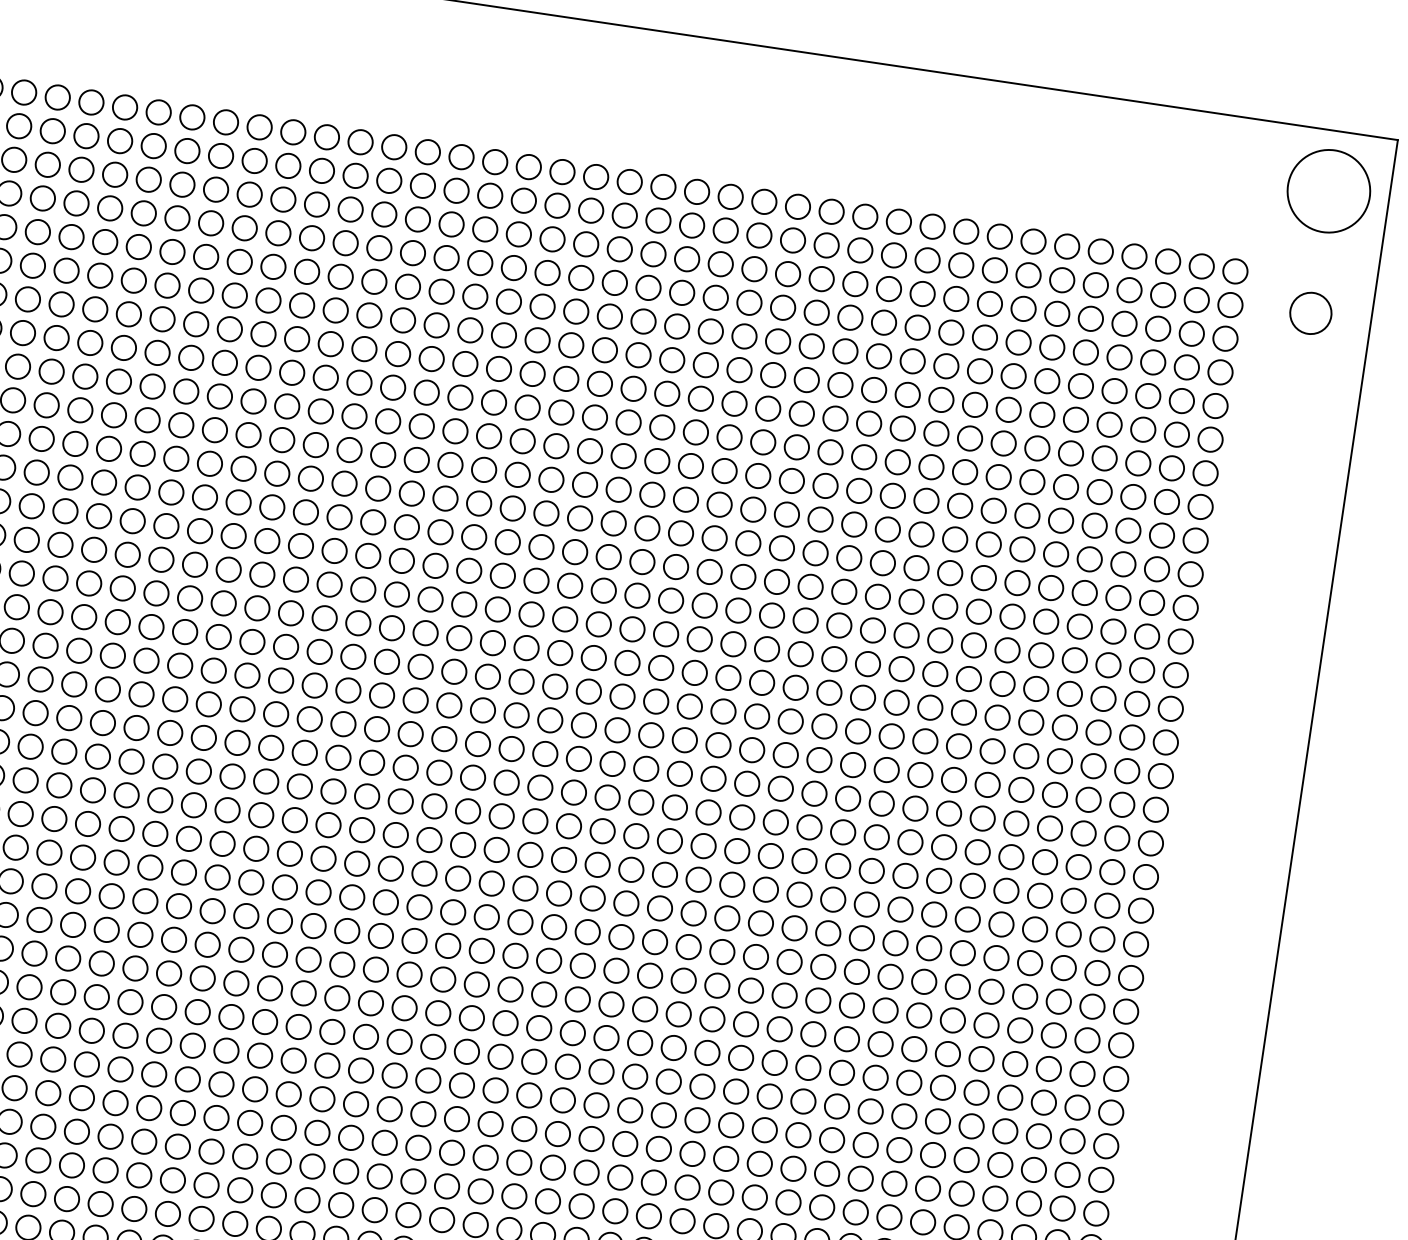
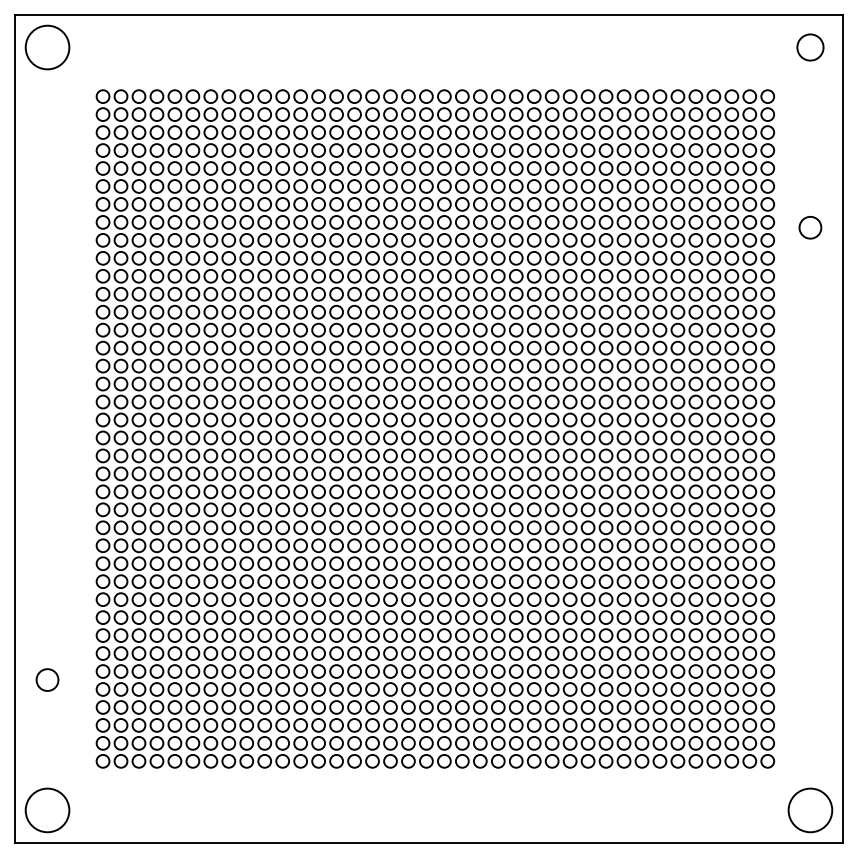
circle: (1329, 191) -> (810, 47), size x0.6
circle: (1311, 312) -> (810, 227), moved

